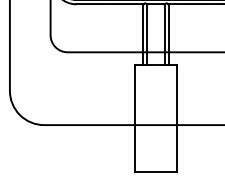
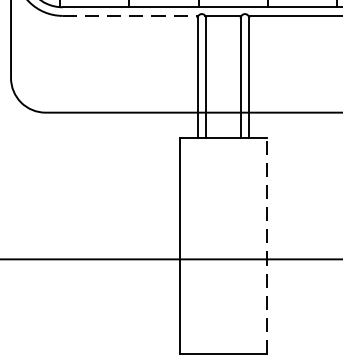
line: (109, 4) -> (129, 16), solid -> dashed
line: (177, 118) -> (266, 246), solid -> dashed

